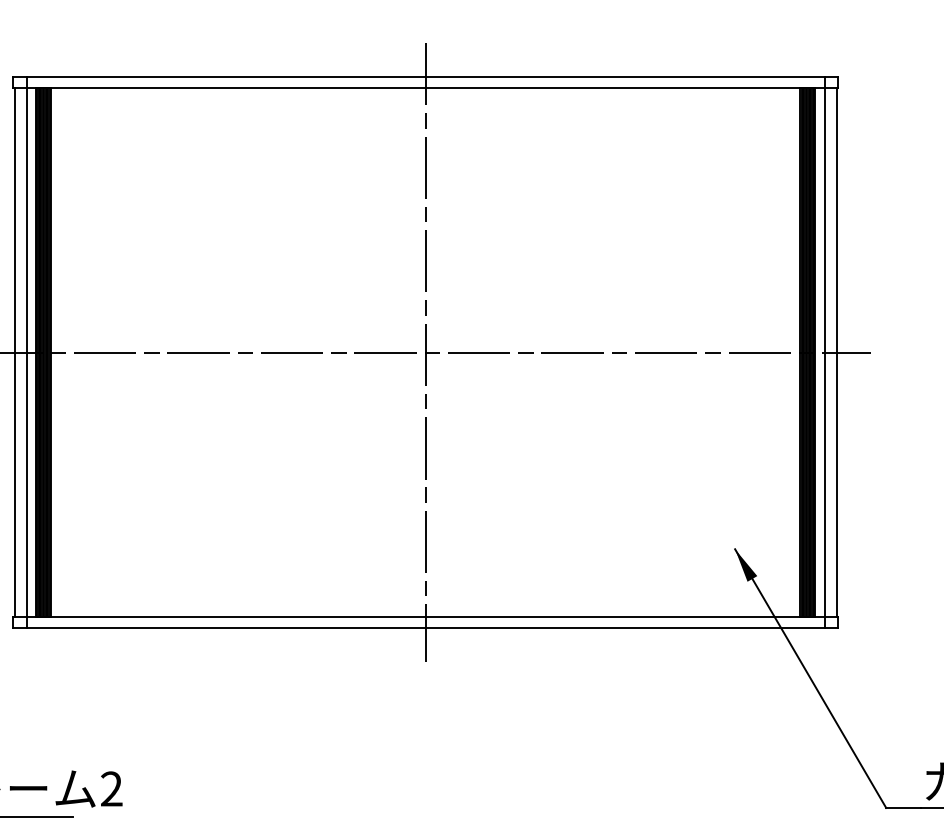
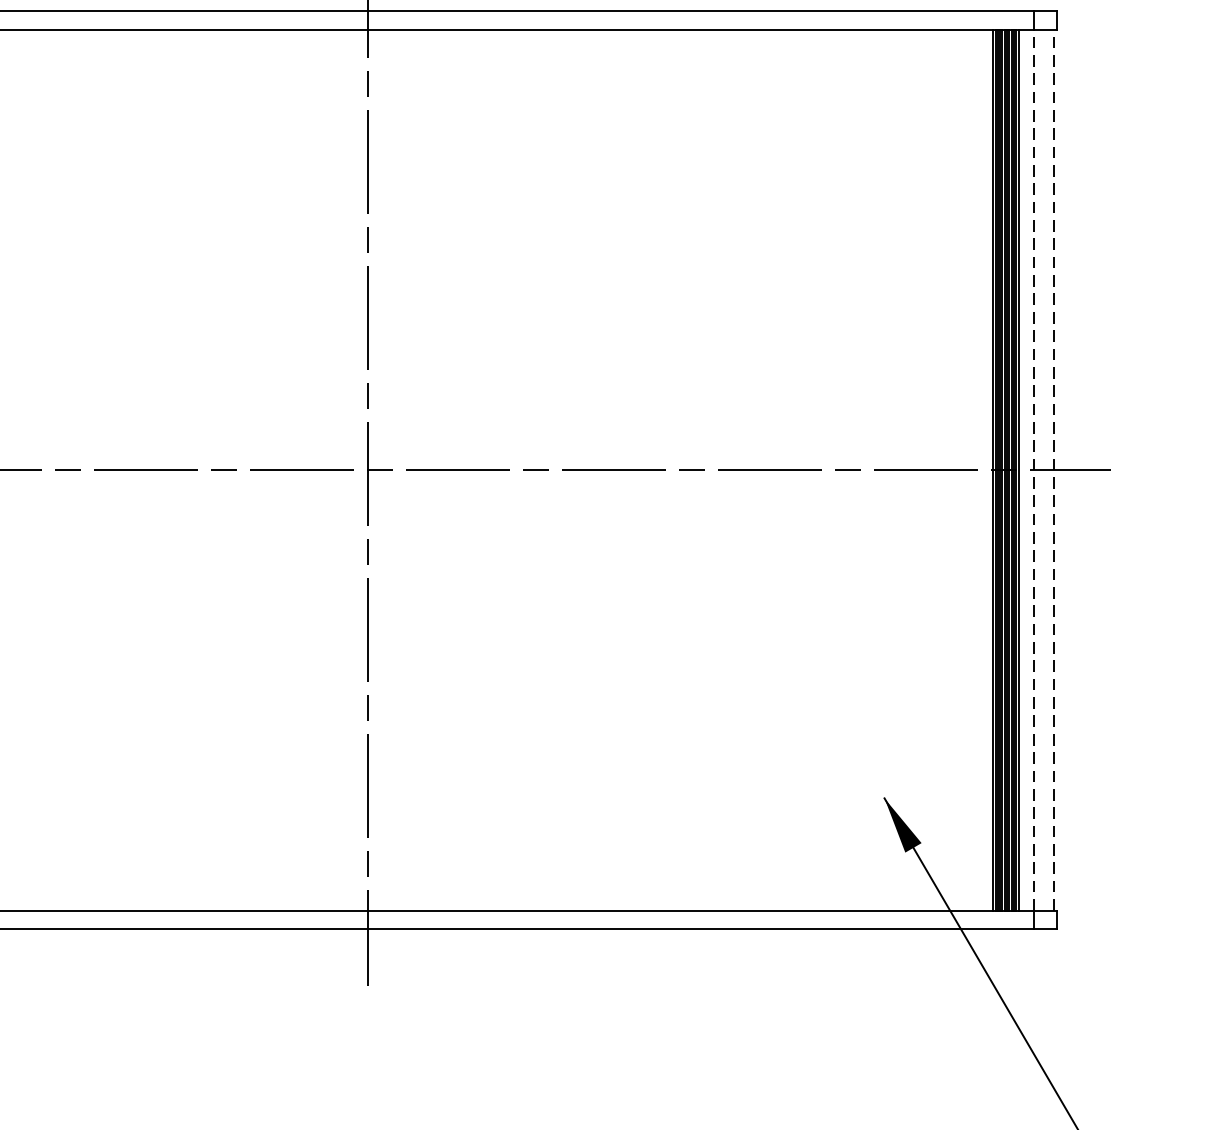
line: (824, 352) -> (1033, 470), solid -> dashed
line: (836, 352) -> (1053, 470), solid -> dashed

